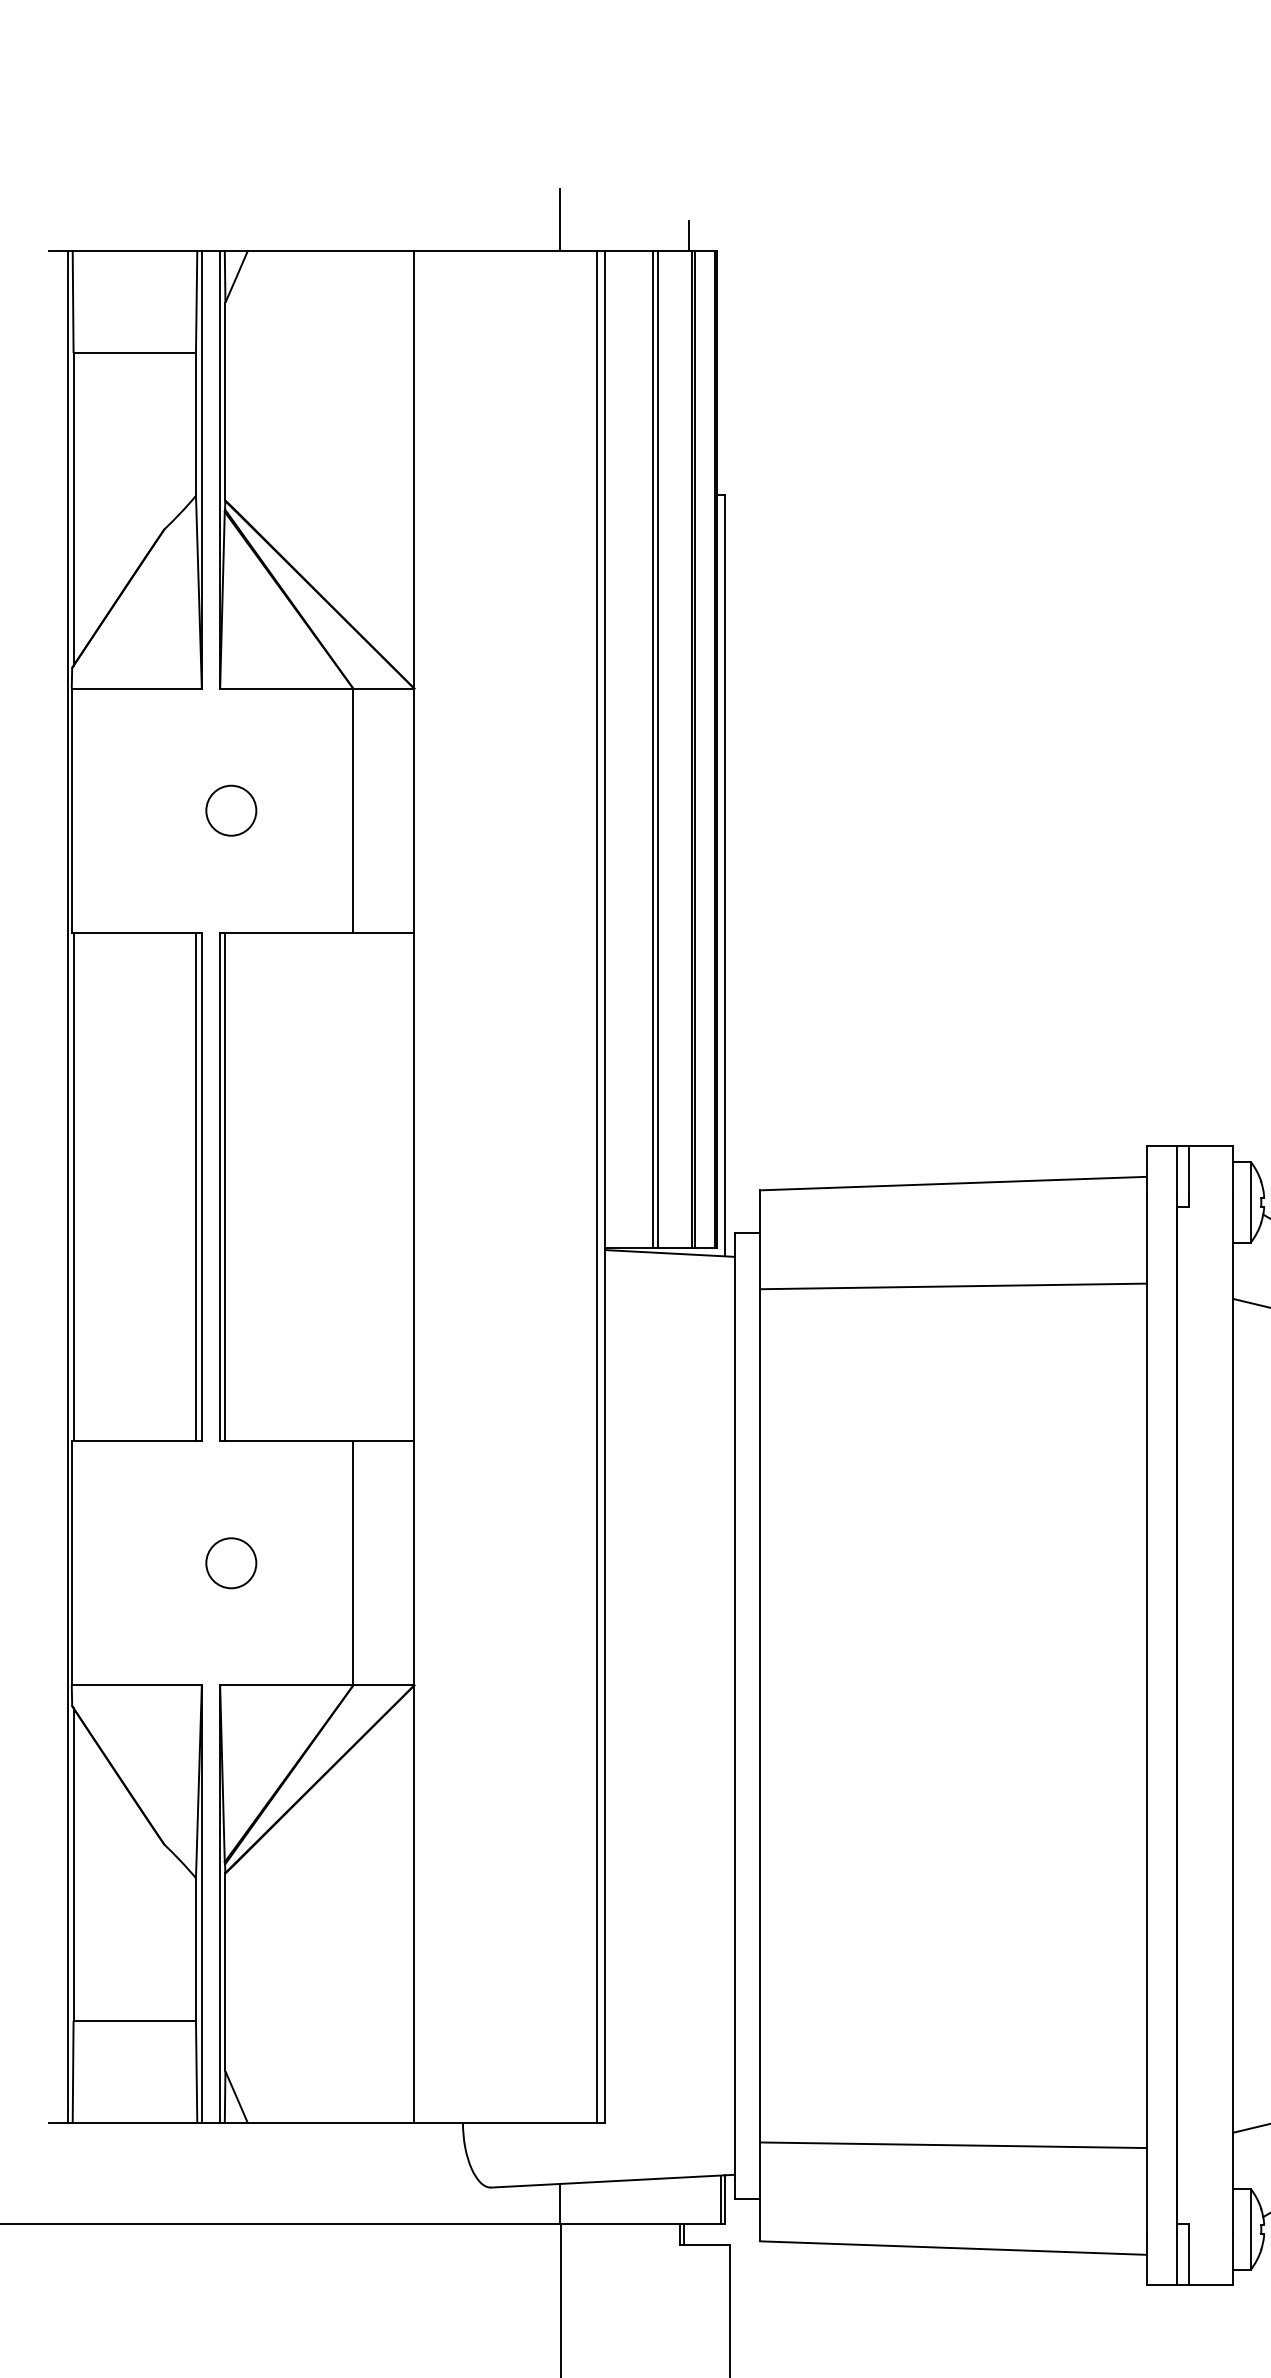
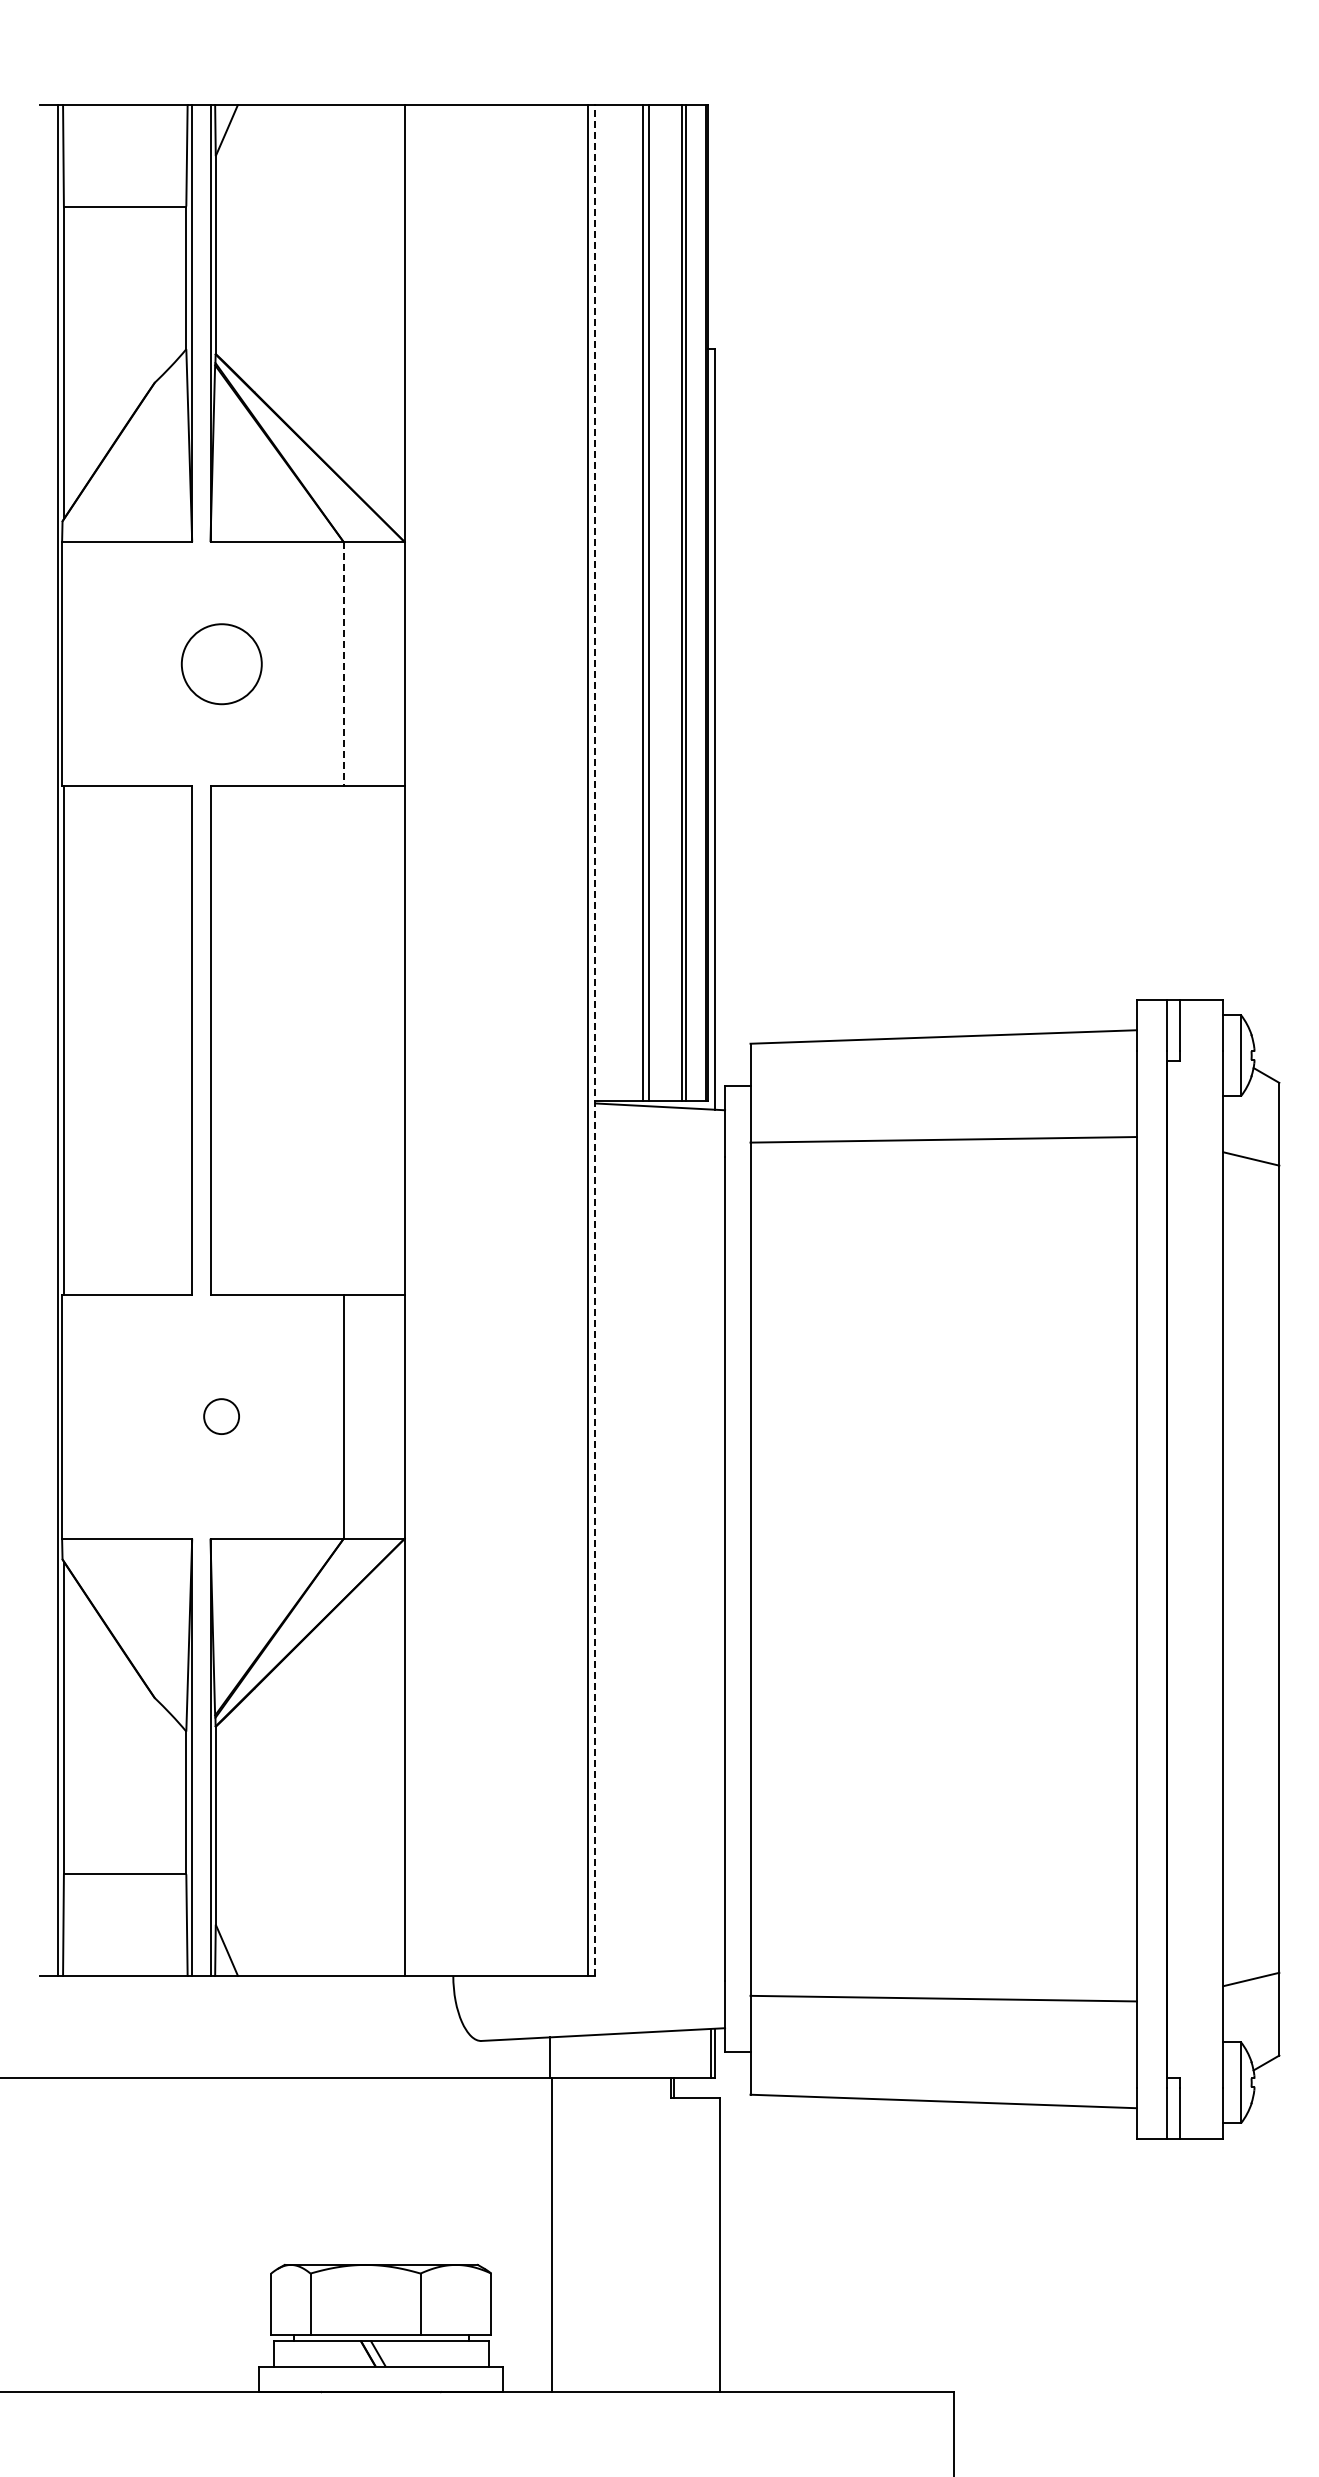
line: (560, 220) -> (550, 73), removed
line: (689, 236) -> (679, 89), removed
circle: (231, 810) -> (221, 663), size x1.6
line: (353, 811) -> (343, 664), solid -> dashed
line: (196, 1187) -> (186, 1040), removed
line: (225, 1187) -> (215, 1040), removed
line: (605, 1187) -> (595, 1040), solid -> dashed
circle: (231, 1563) -> (221, 1416), size x0.7

